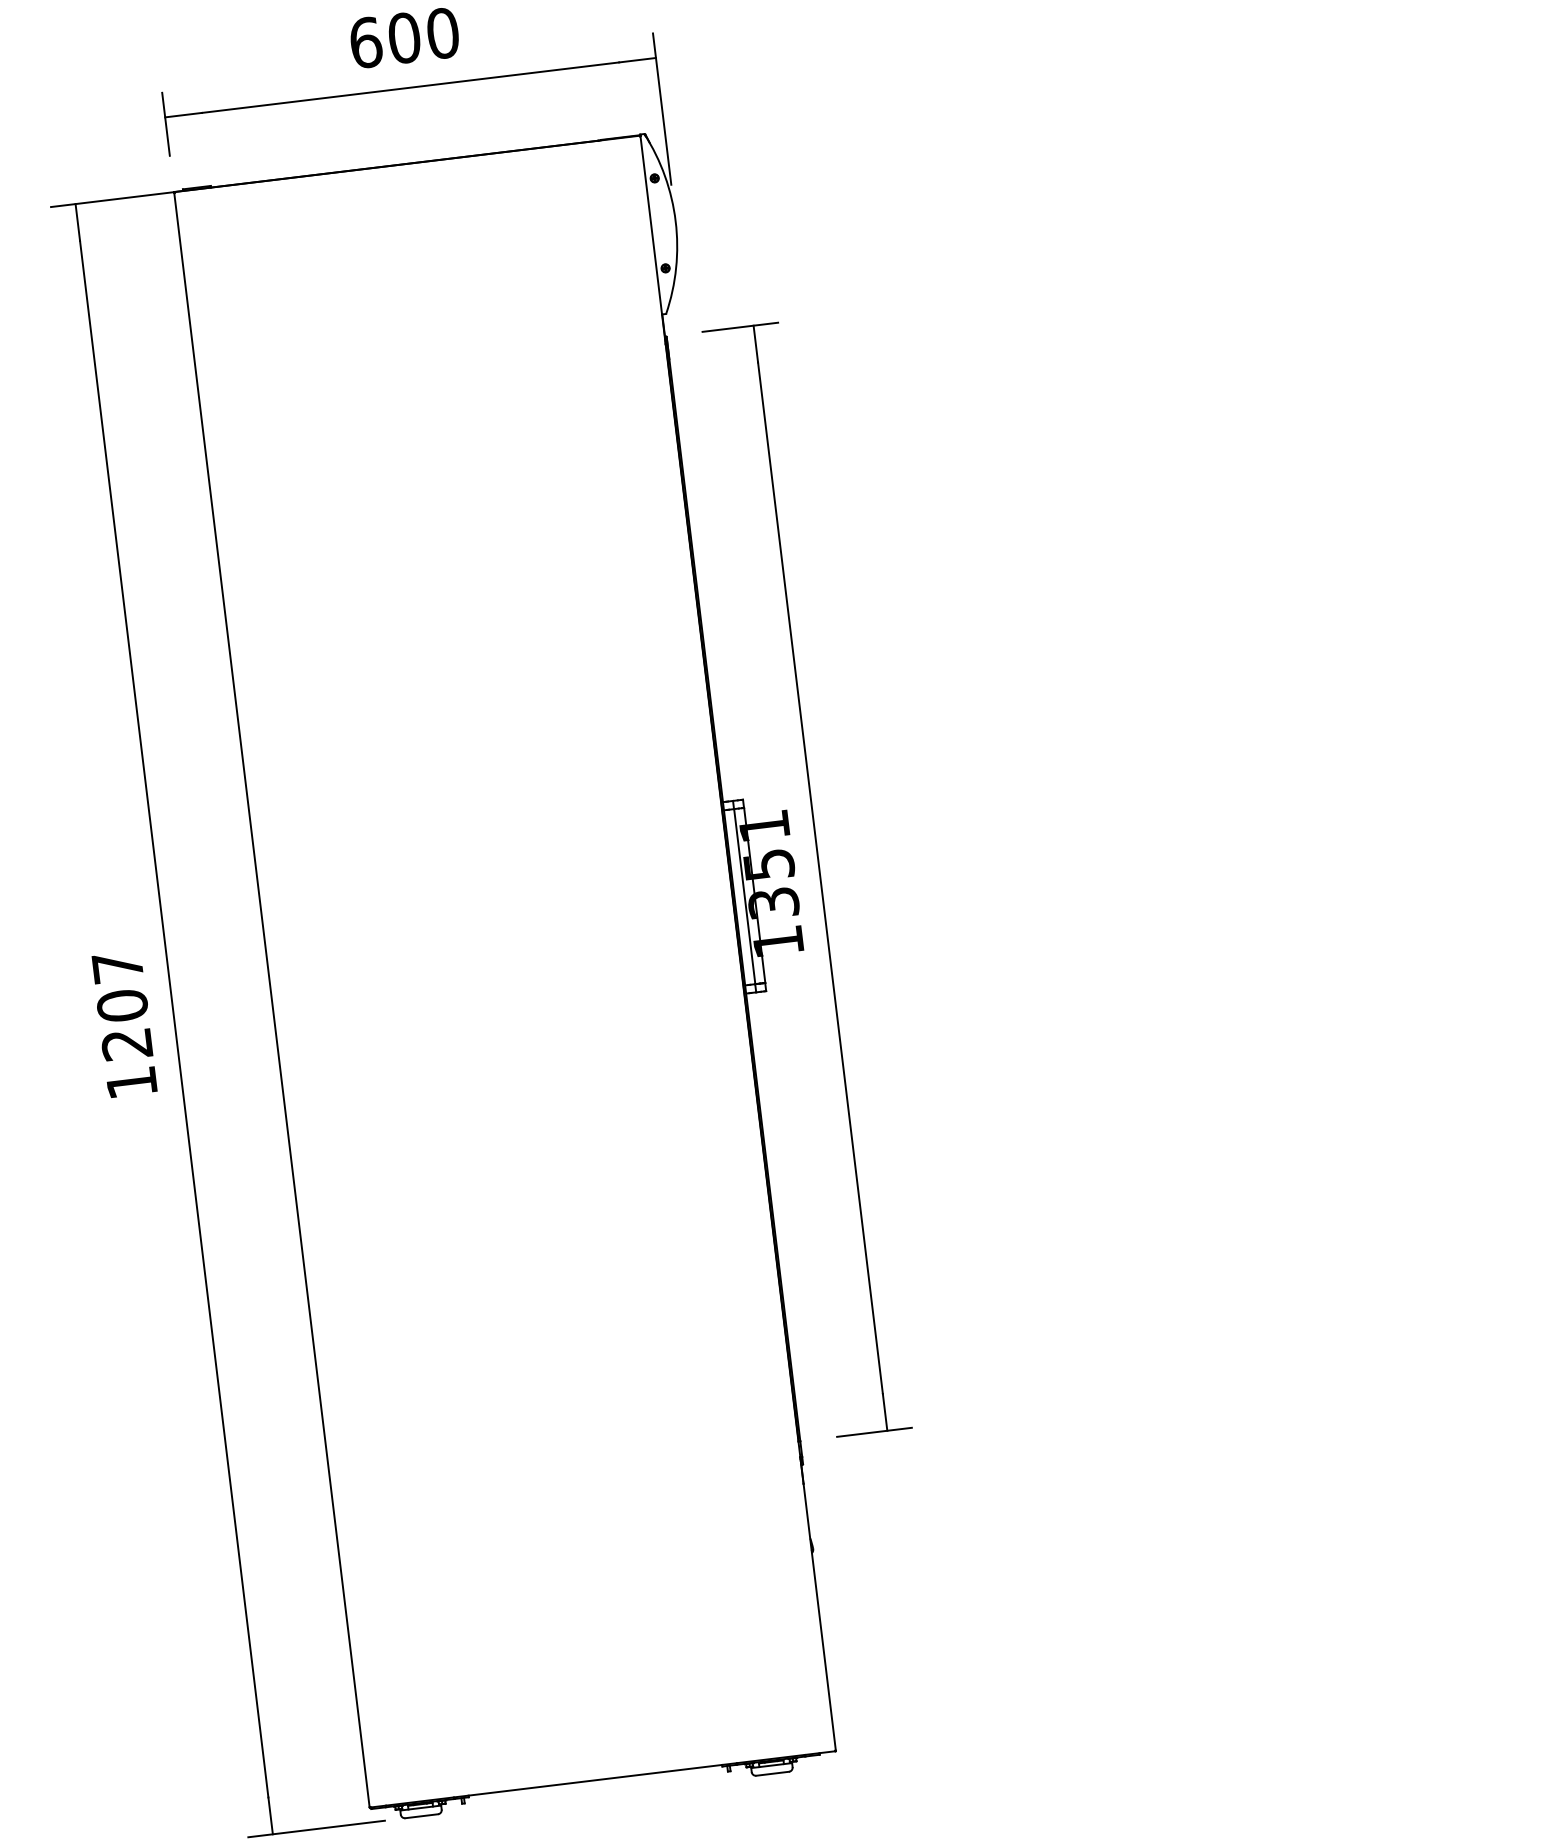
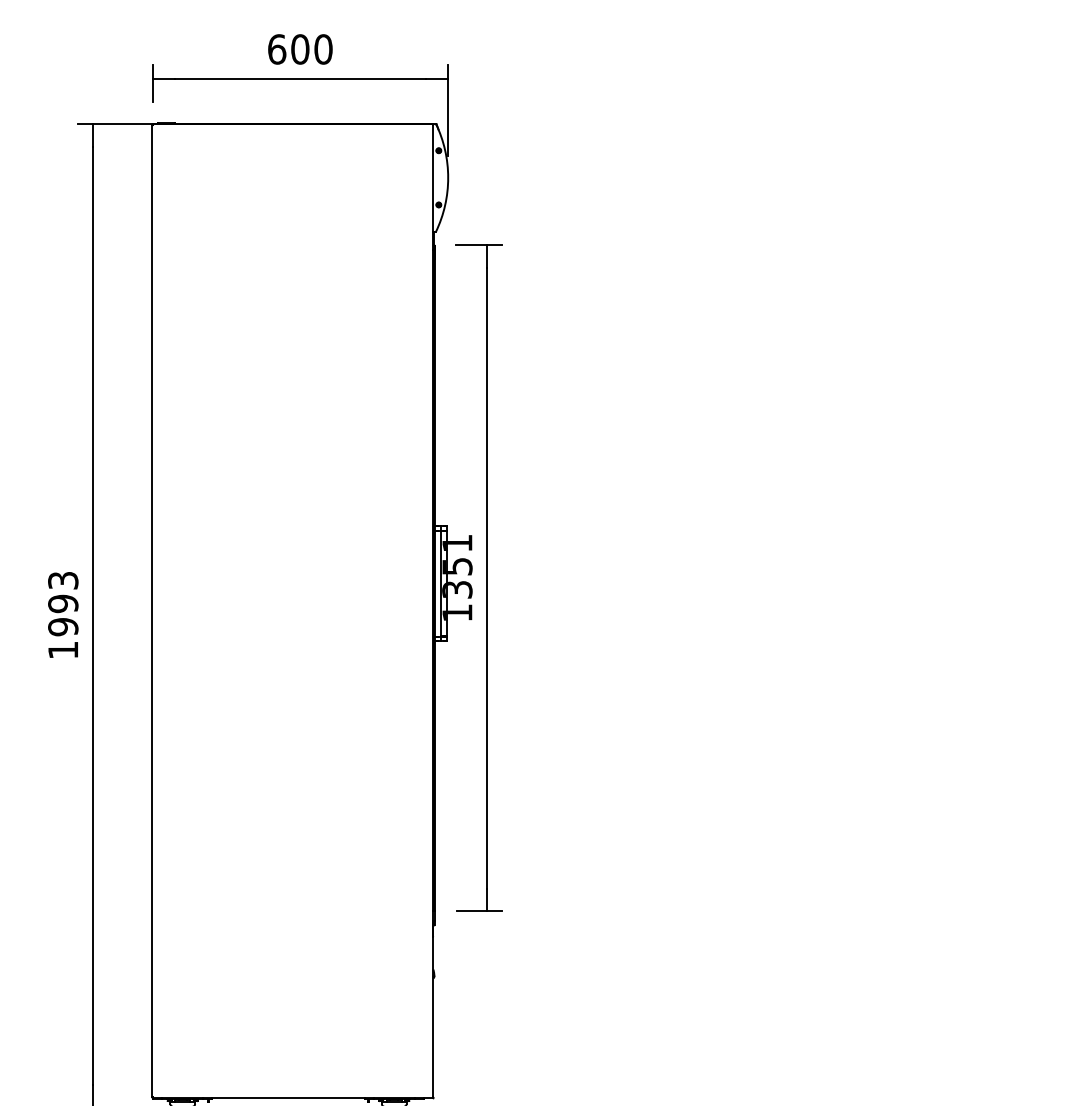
text: (122, 1006) -> (63, 604), 1207 -> 1993

